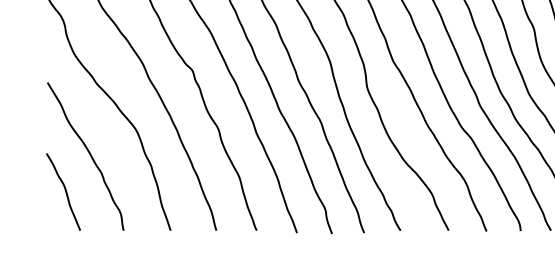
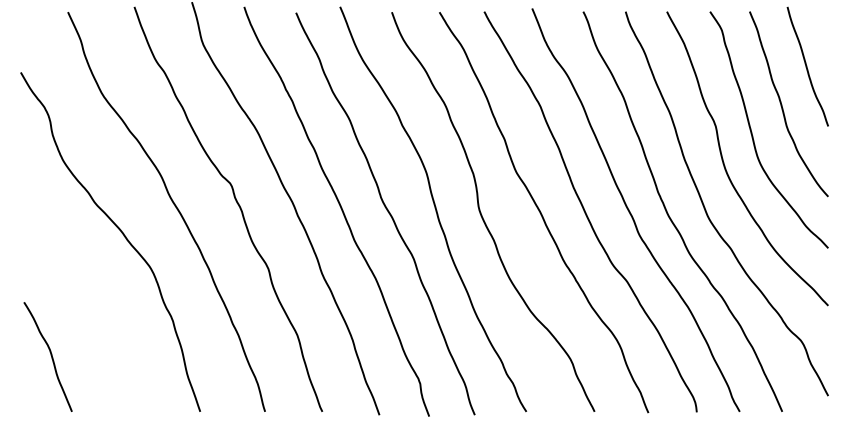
curve: (89, 155) -> (85, 304), removed

